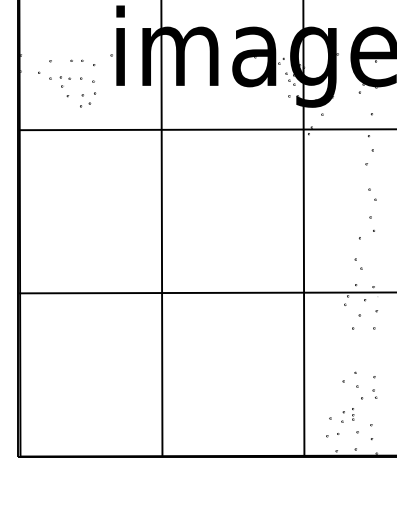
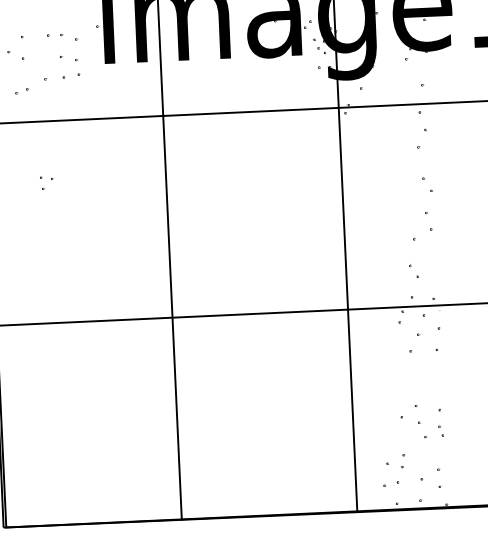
part: (65, 81) -> (46, 182), moved
part: (85, 104) -> (21, 90), moved
part: (353, 414) -> (415, 457), removed

